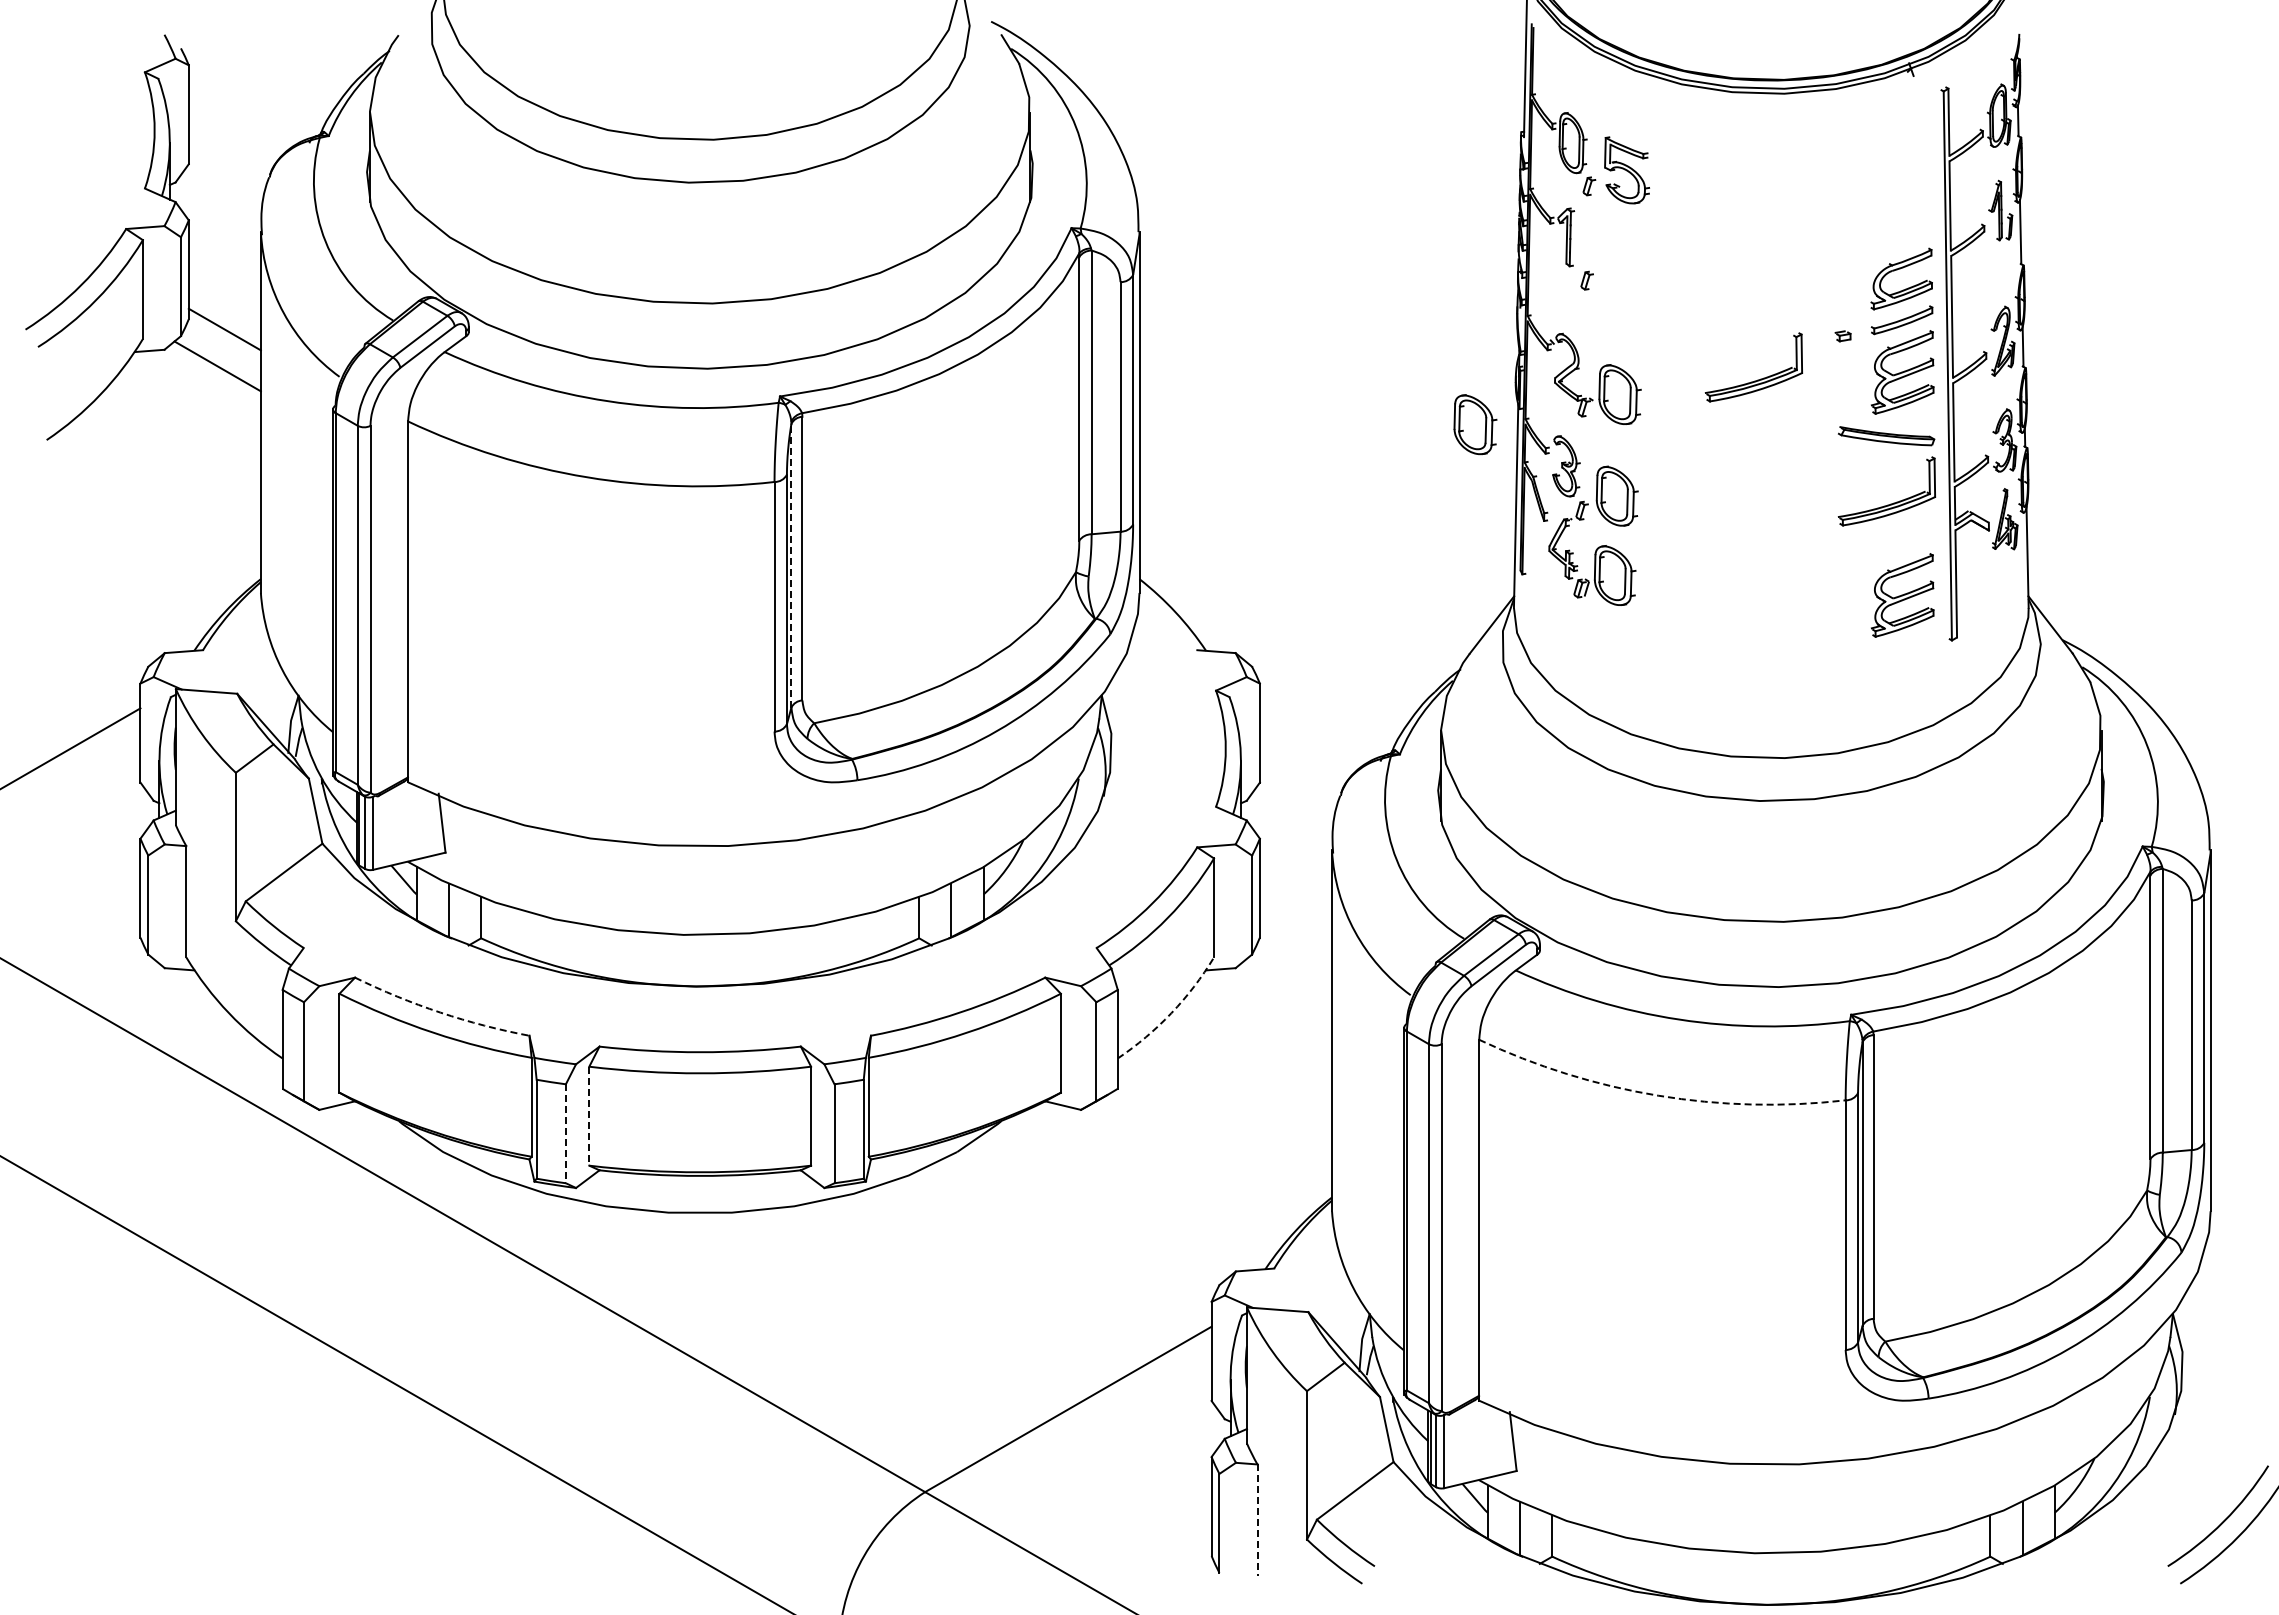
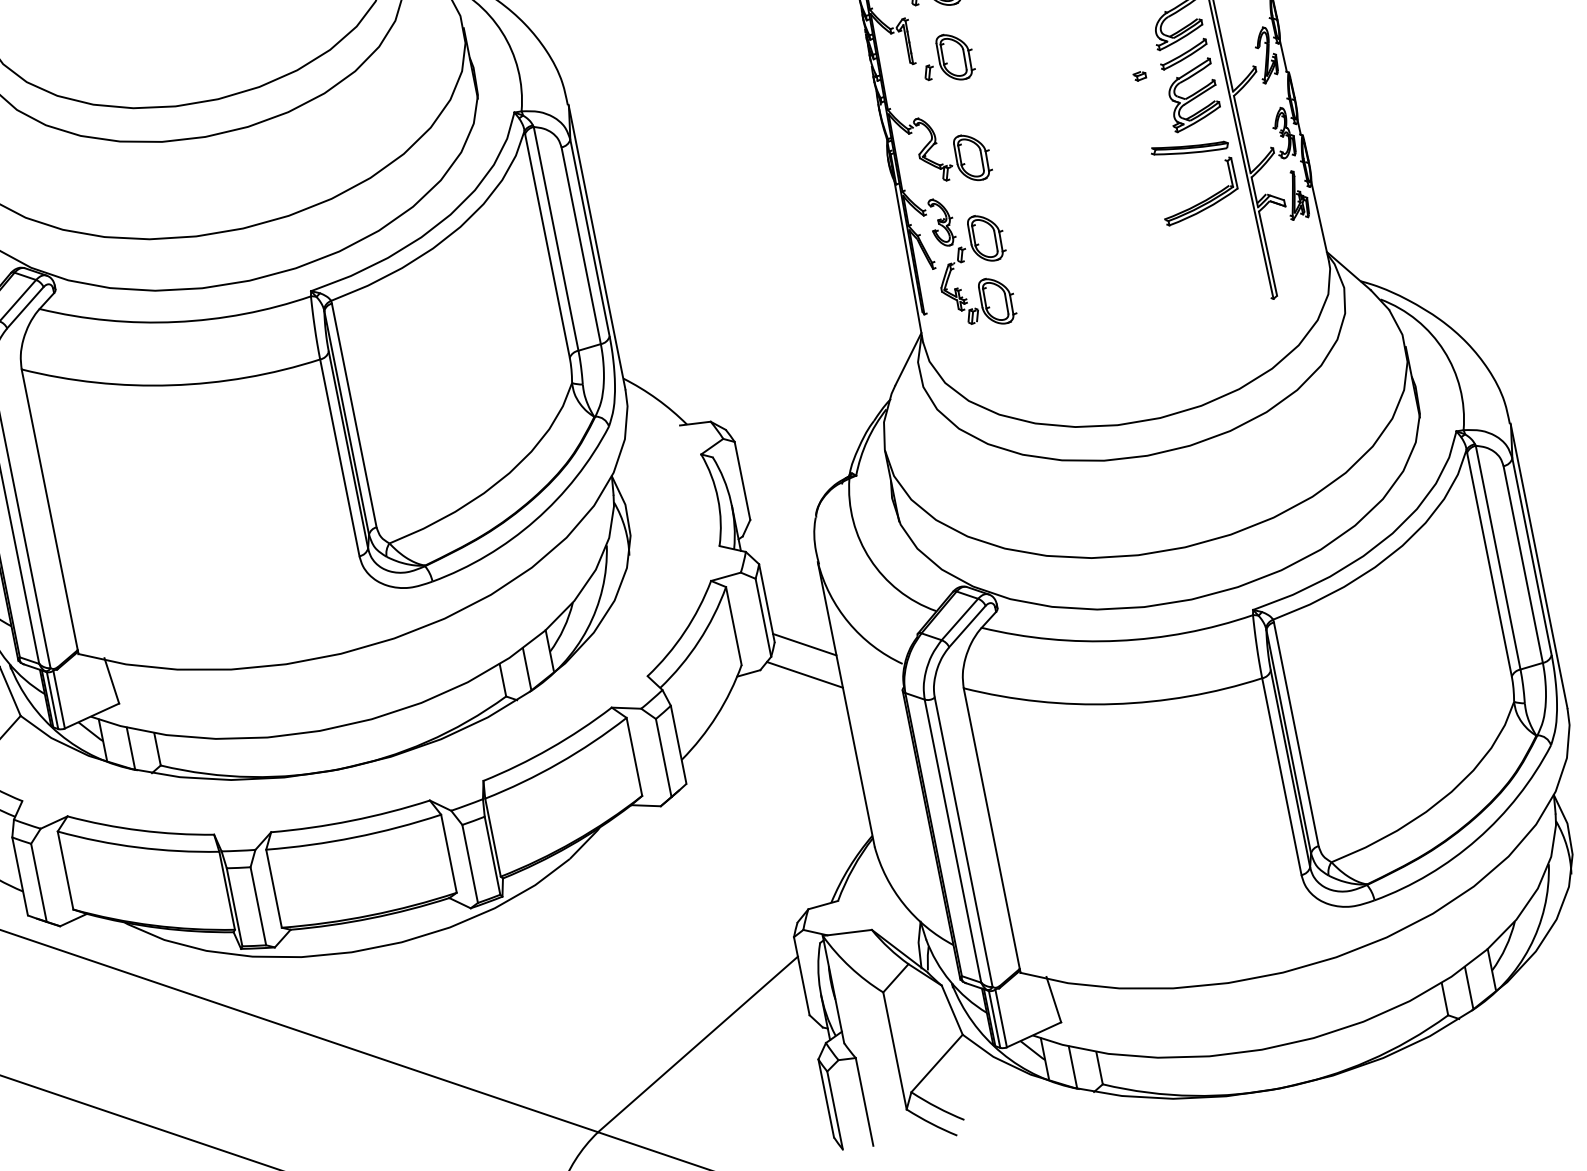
part: (1757, 379) -> (1079, 123), removed
part: (1475, 424) -> (955, 56), moved
line: (791, 565) -> (346, 422), dashed -> solid
part: (1902, 595) -> (1227, 271), removed
line: (1295, 947) -> (804, 644), added
line: (1288, 984) -> (804, 674), added
arc: (440, 1012) -> (140, 830), dashed -> solid
arc: (1171, 1013) -> (716, 716), dashed -> solid
arc: (1658, 1095) -> (1113, 703), dashed -> solid
line: (589, 1116) -> (274, 888), dashed -> solid
line: (565, 1134) -> (258, 906), dashed -> solid
line: (1257, 1520) -> (864, 1102), dashed -> solid

